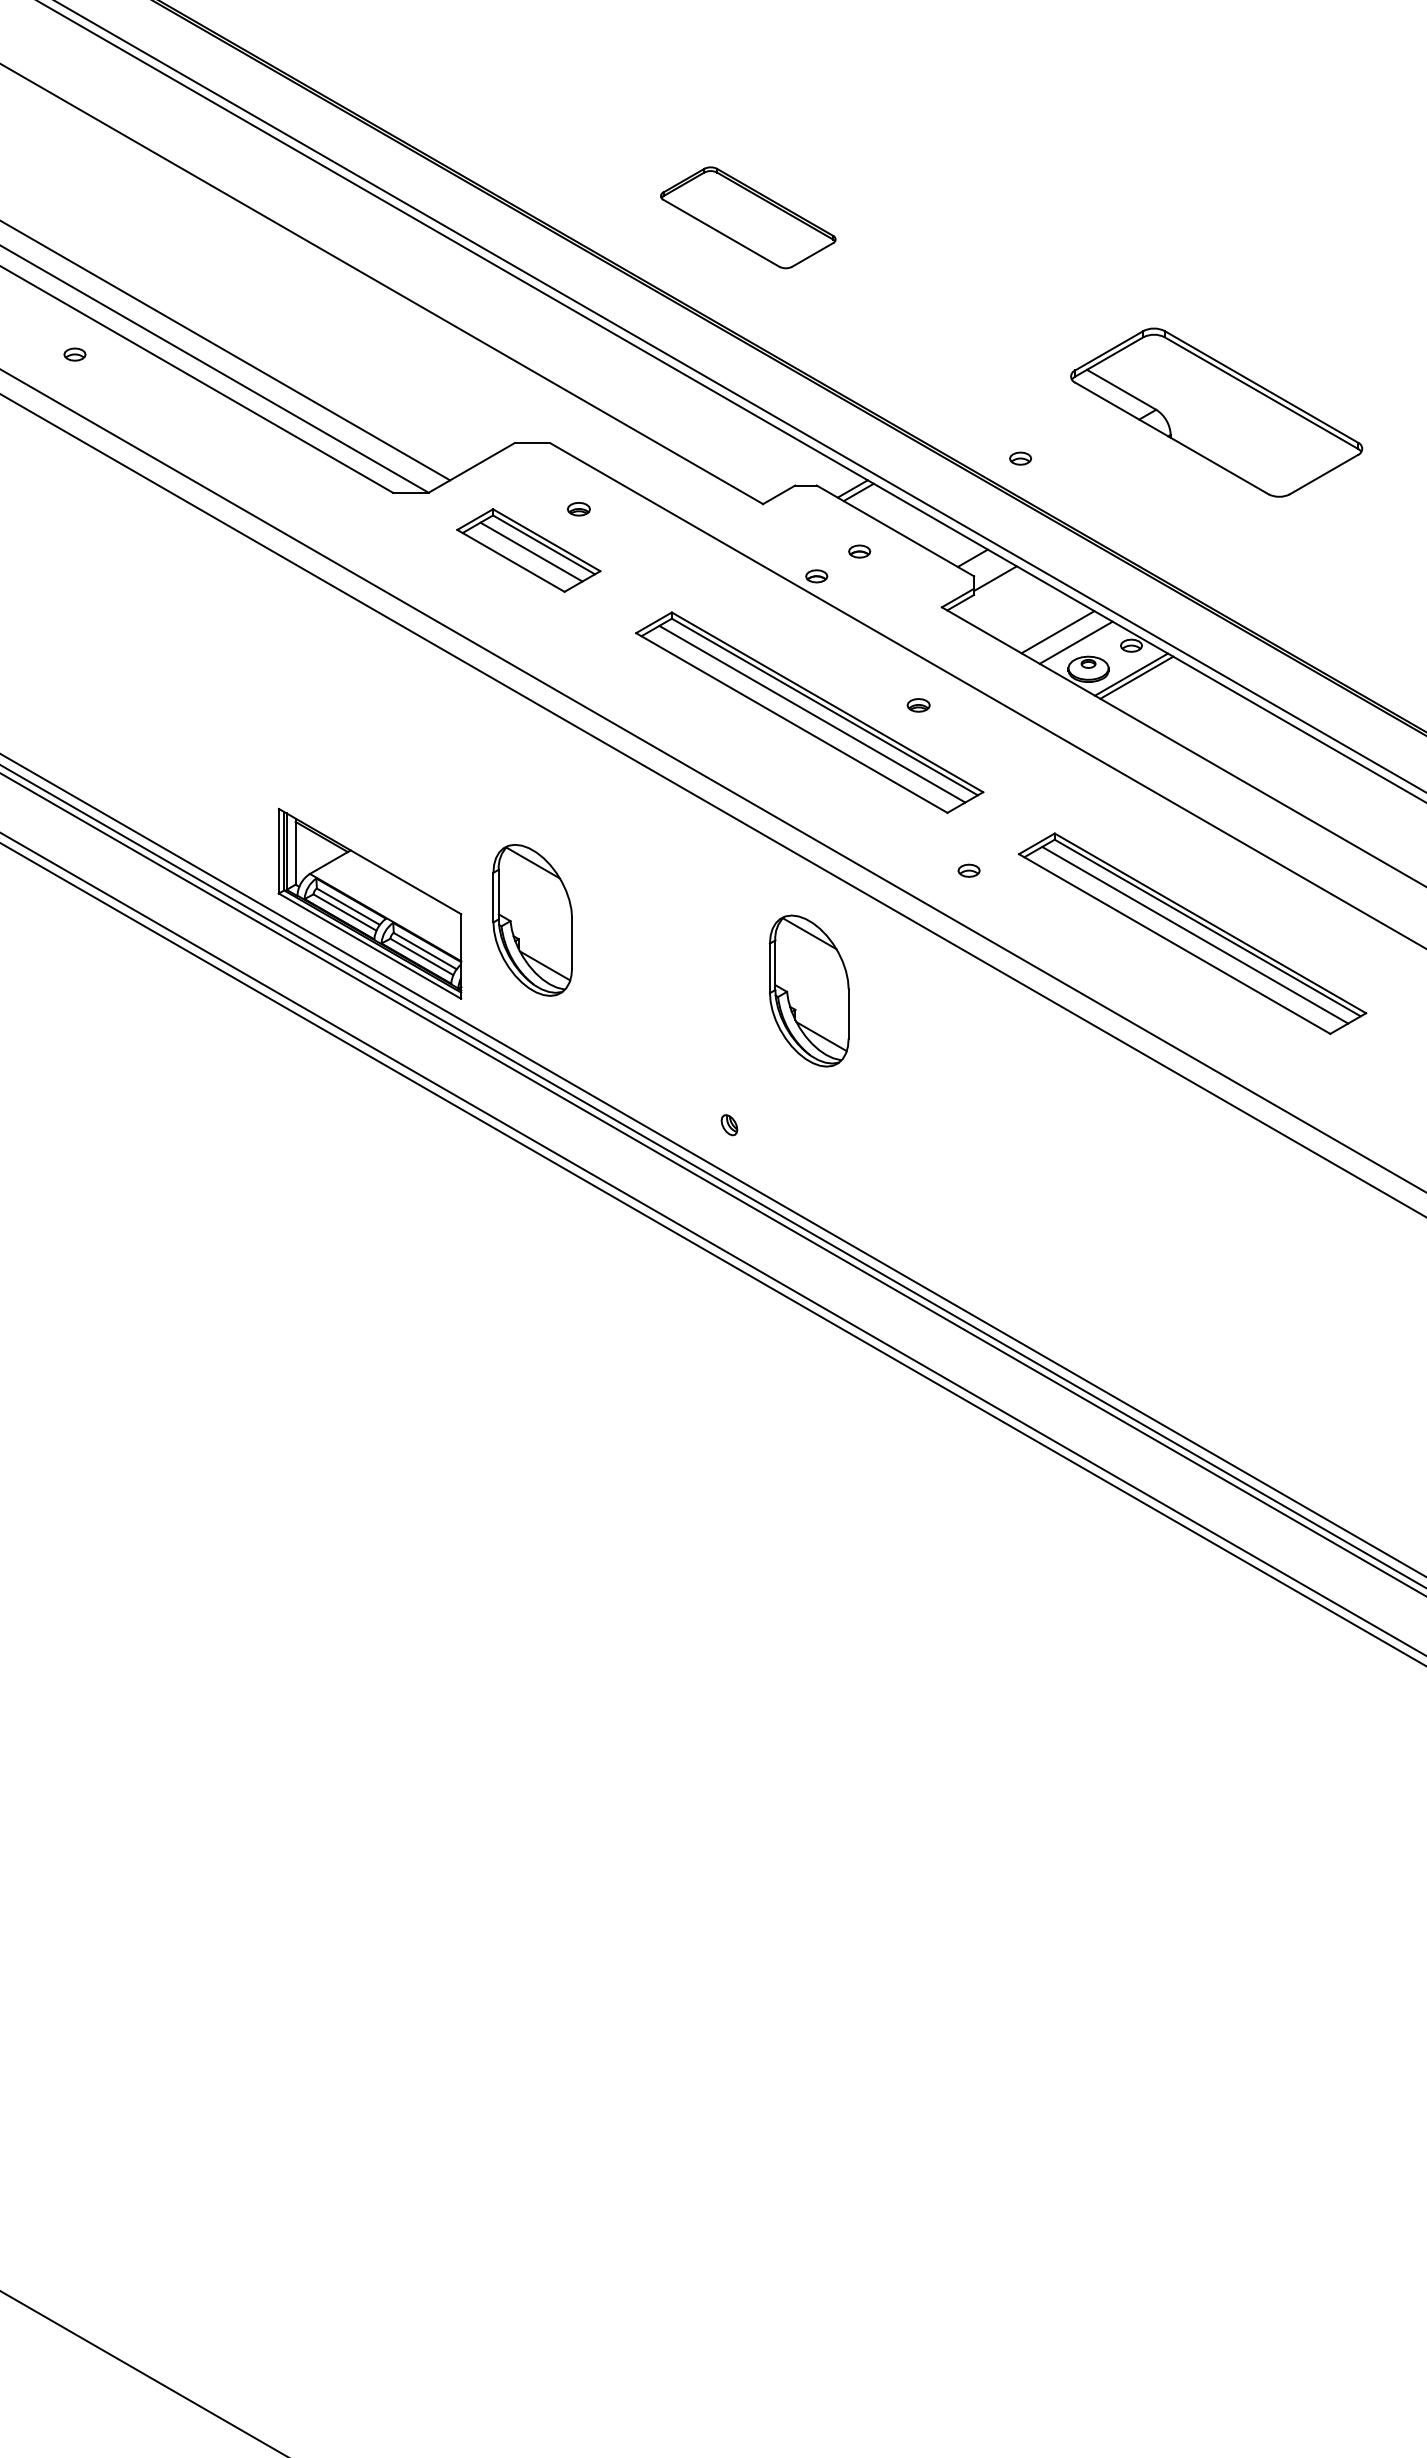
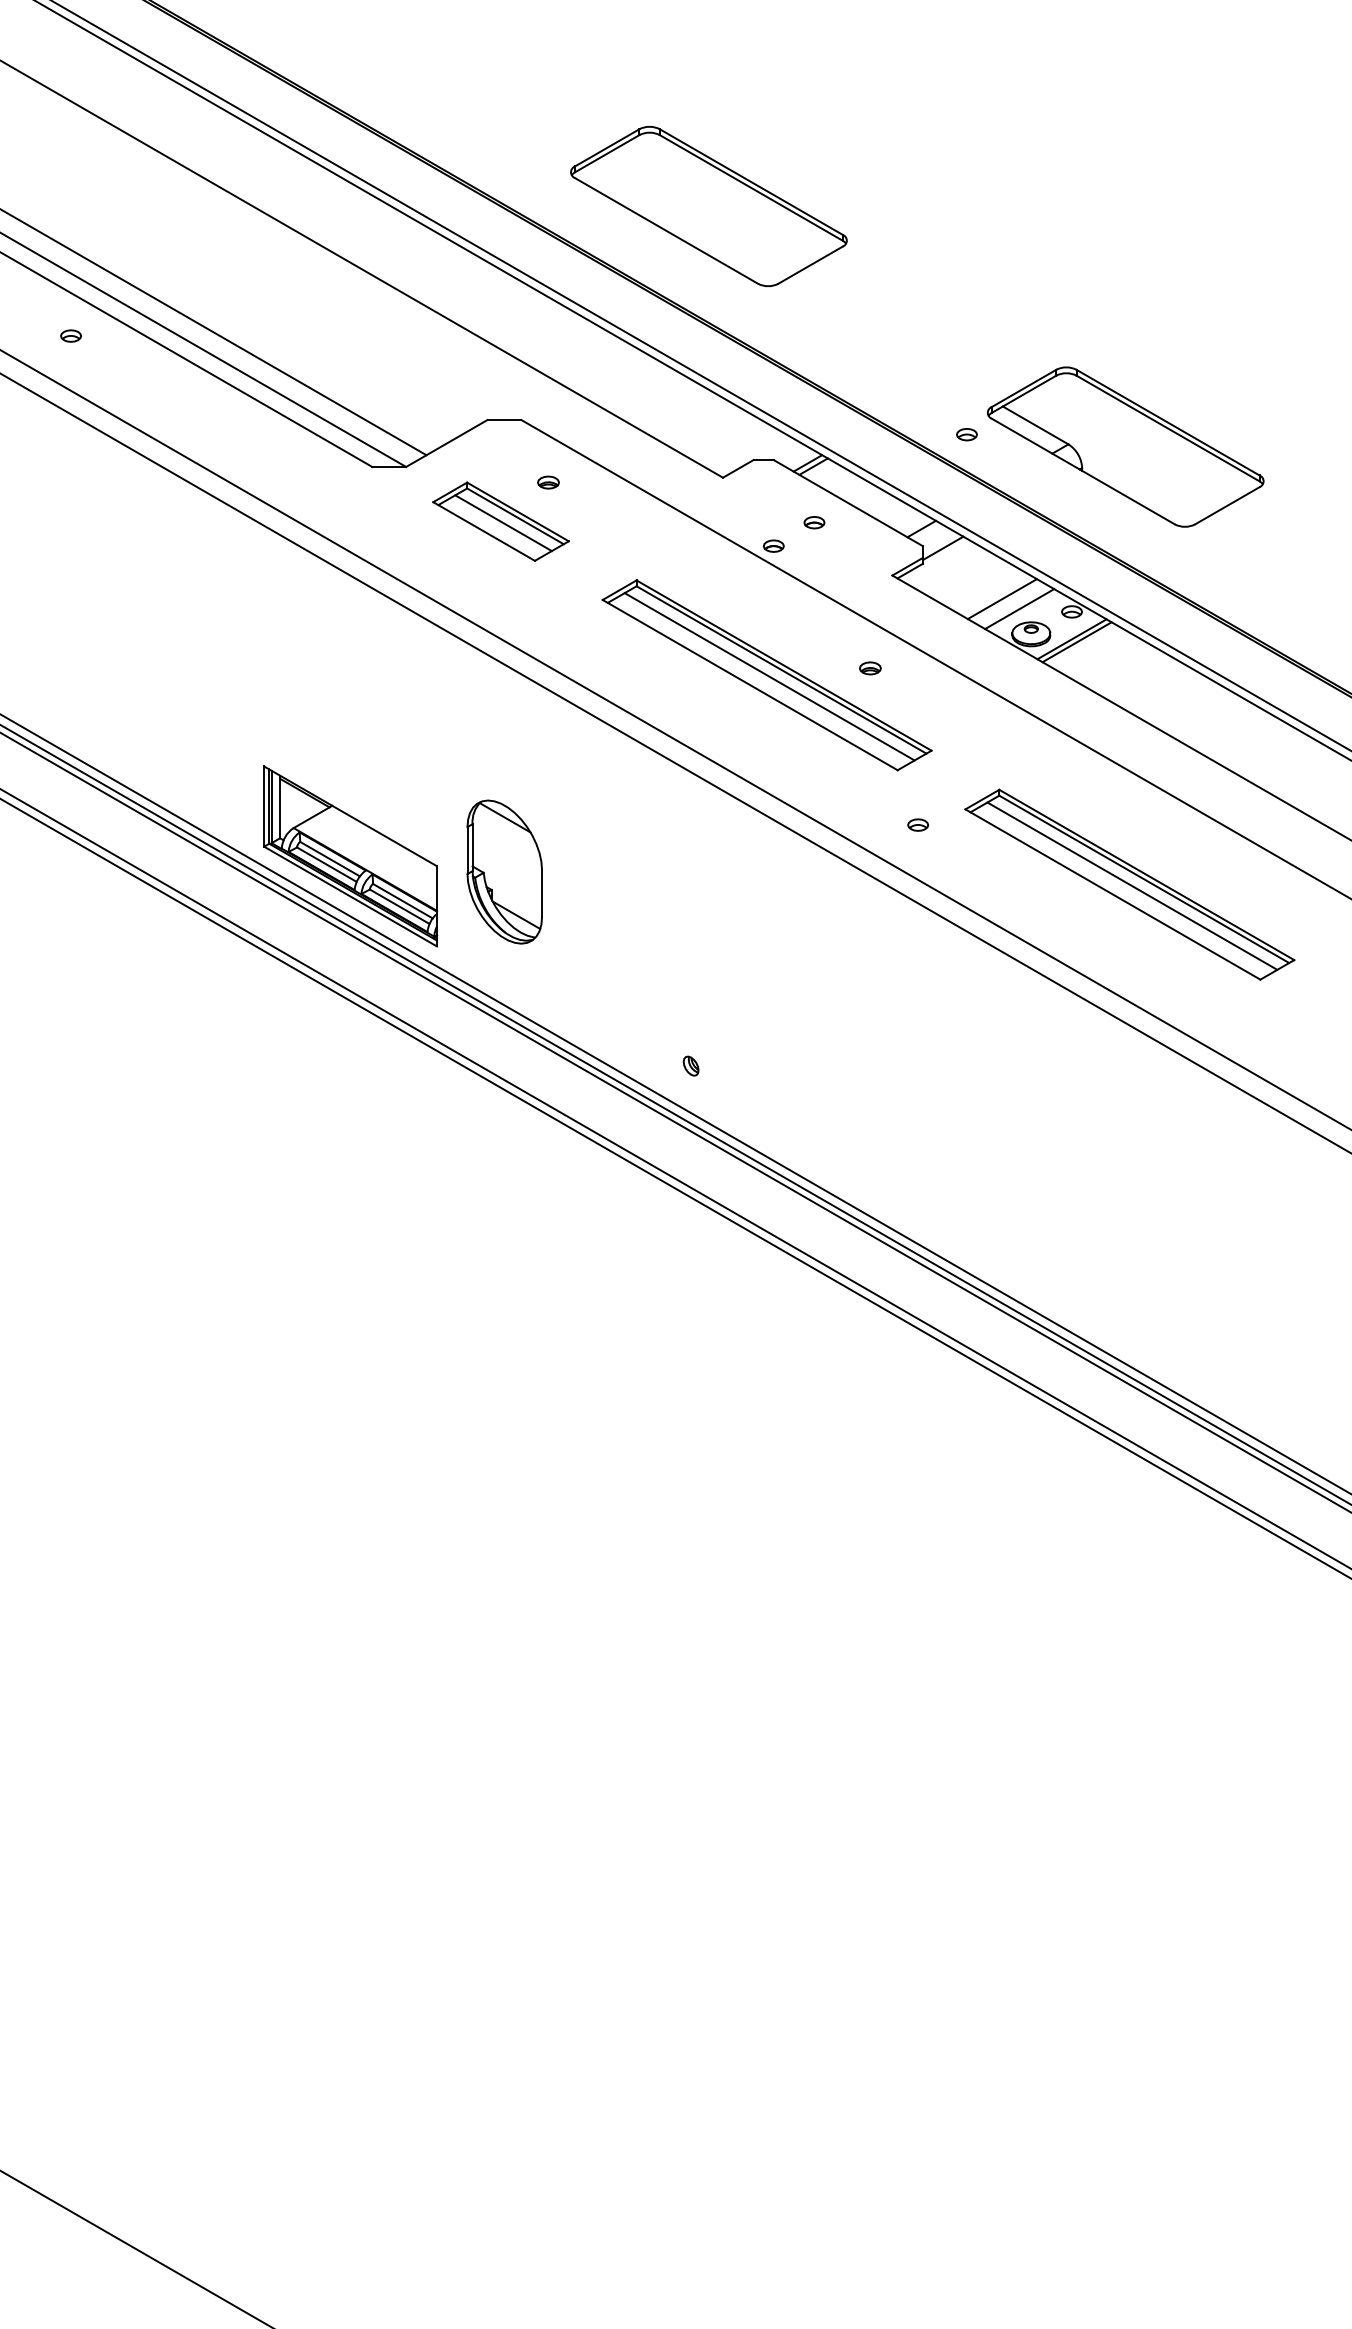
part: (747, 217) -> (708, 206), size x1.67
part: (1216, 412) -> (1125, 446), moved
part: (809, 990) -> (766, 938), removed

